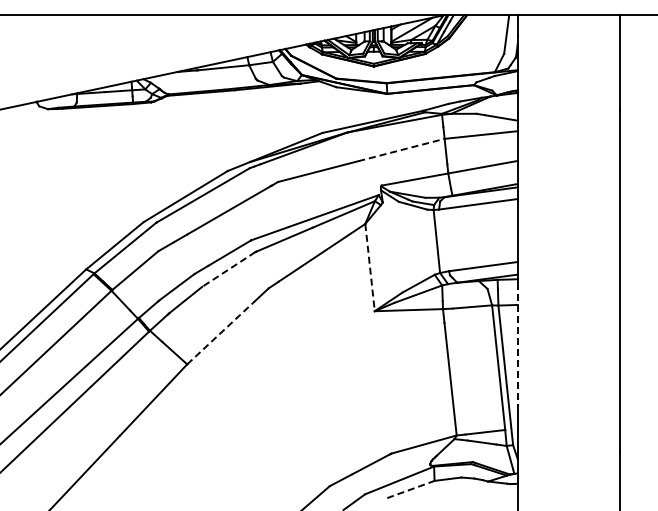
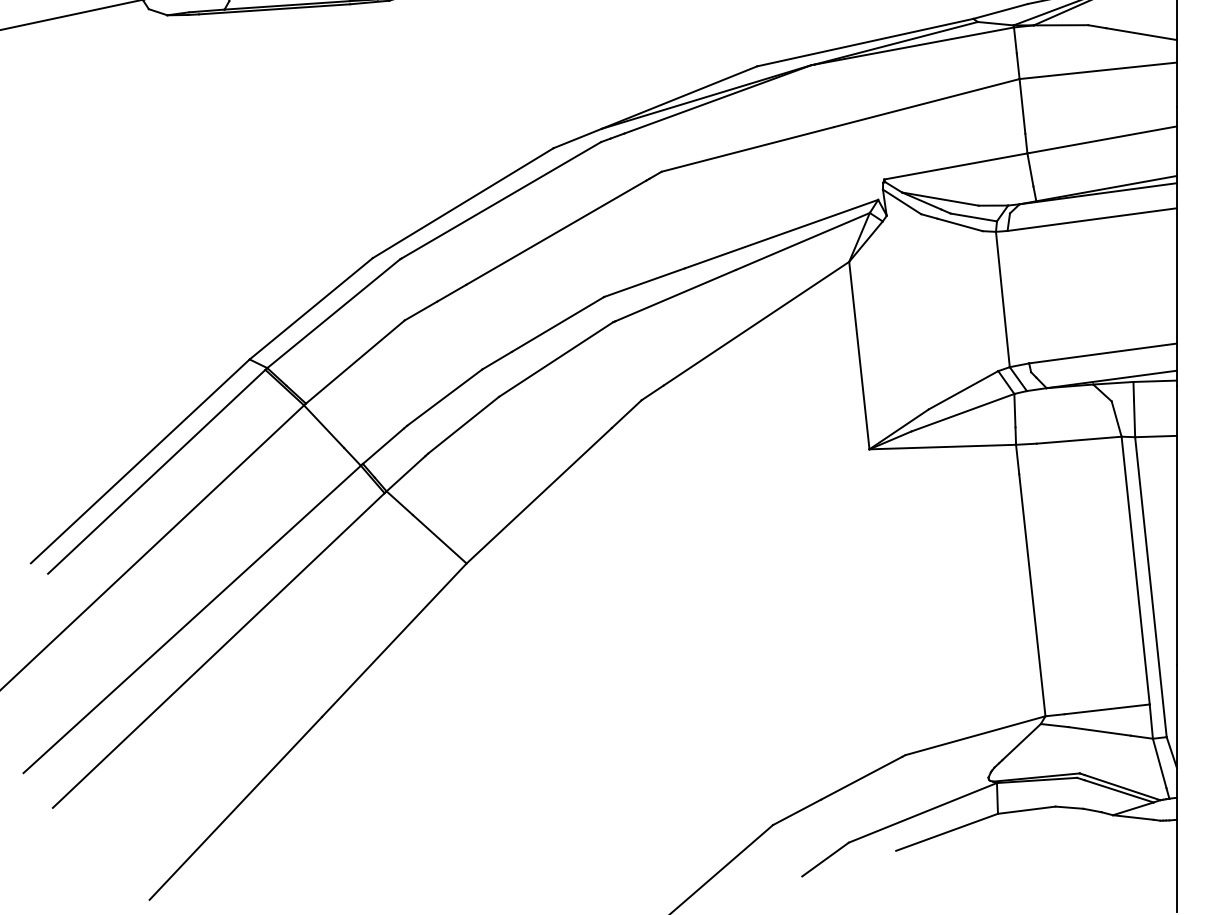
line: (401, 150) -> (926, 104), dashed -> solid
line: (370, 267) -> (860, 355), dashed -> solid
line: (228, 269) -> (555, 359), dashed -> solid
line: (221, 332) -> (540, 495), dashed -> solid
line: (517, 346) -> (1176, 525), dashed -> solid
line: (411, 489) -> (948, 832), dashed -> solid

